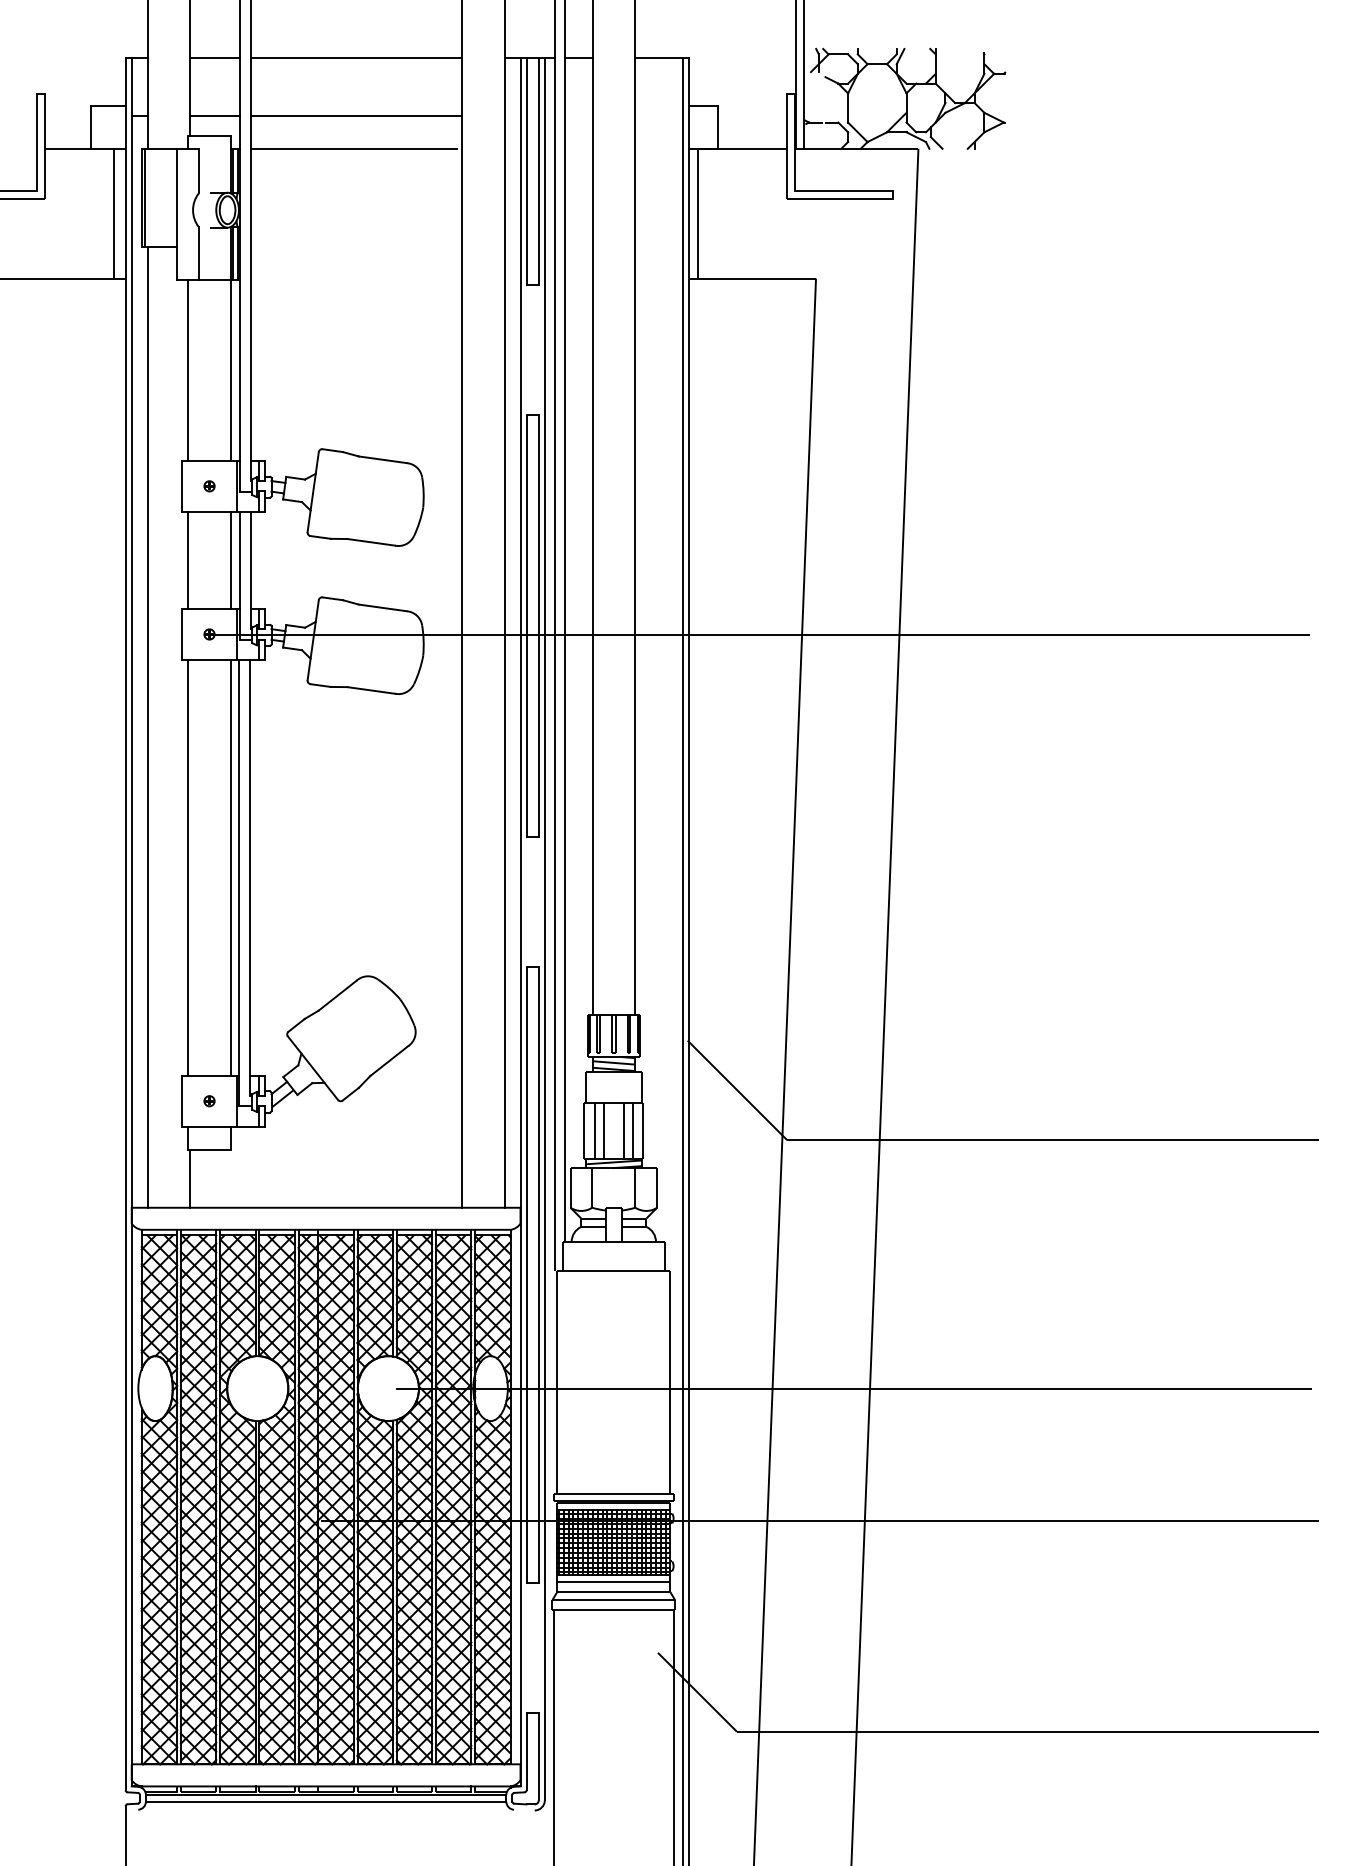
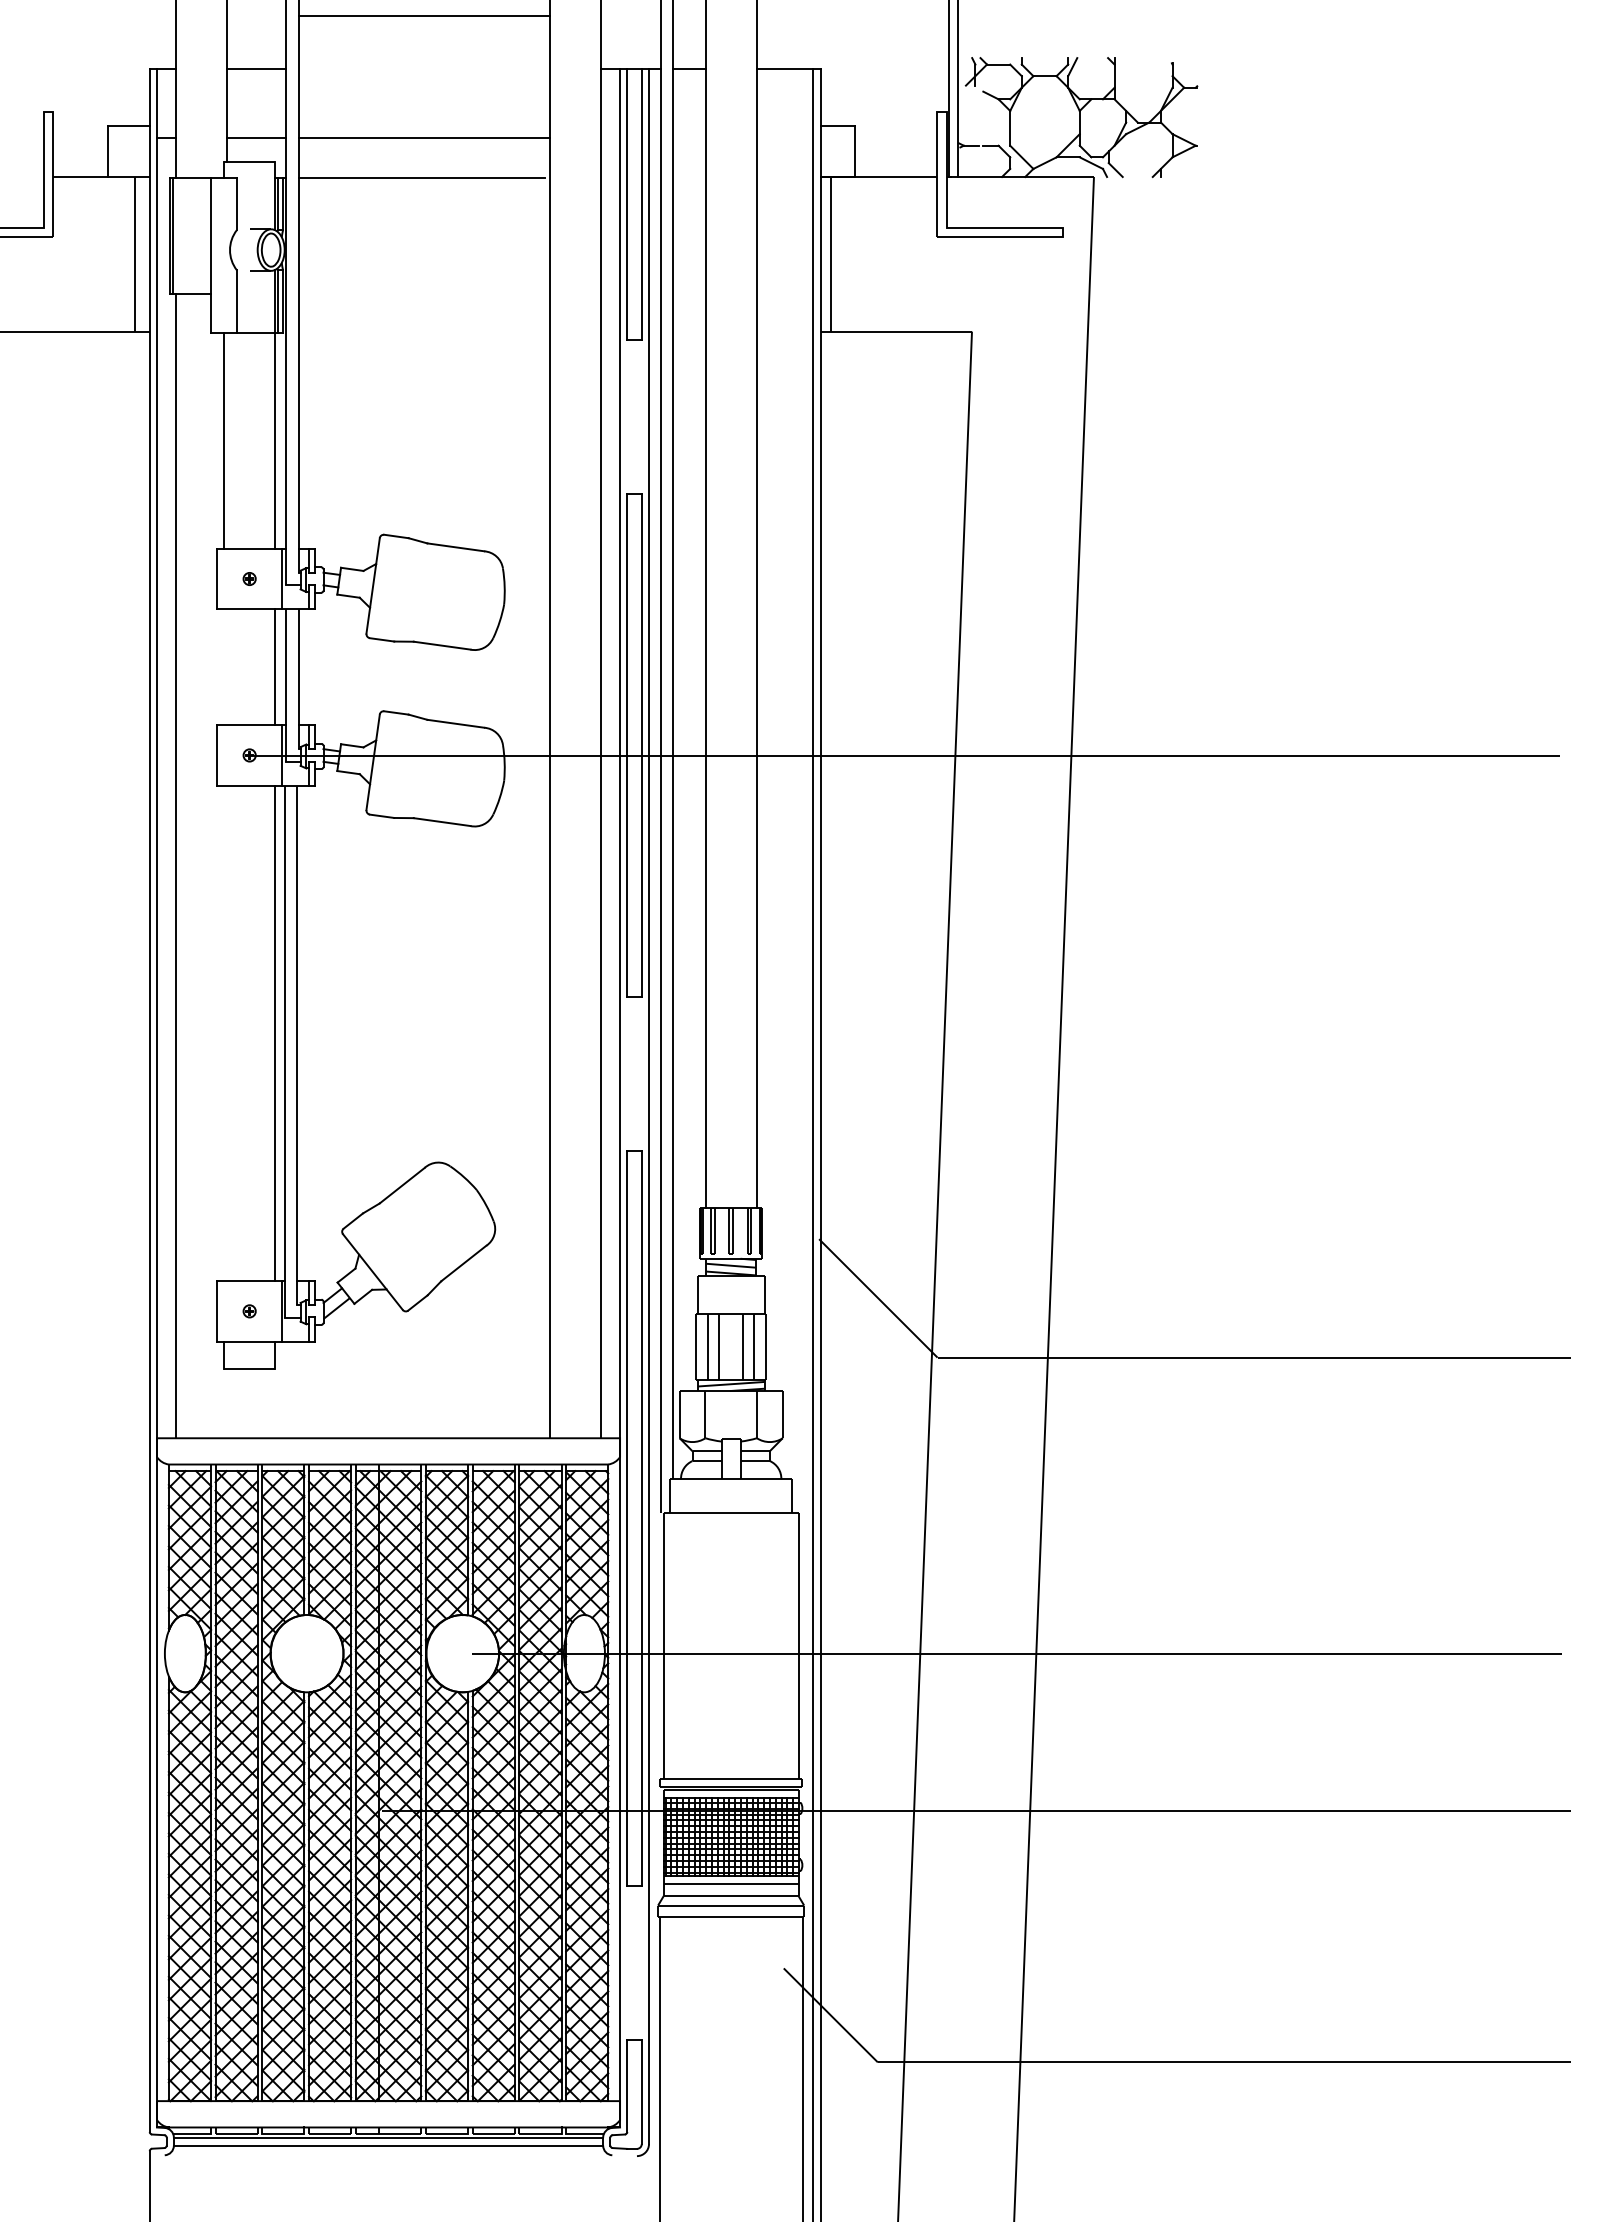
line: (356, 58) -> (424, 16), moved
line: (187, 560) -> (223, 667), removed
line: (187, 867) -> (223, 1033), removed
line: (190, 1178) -> (226, 1403), removed

